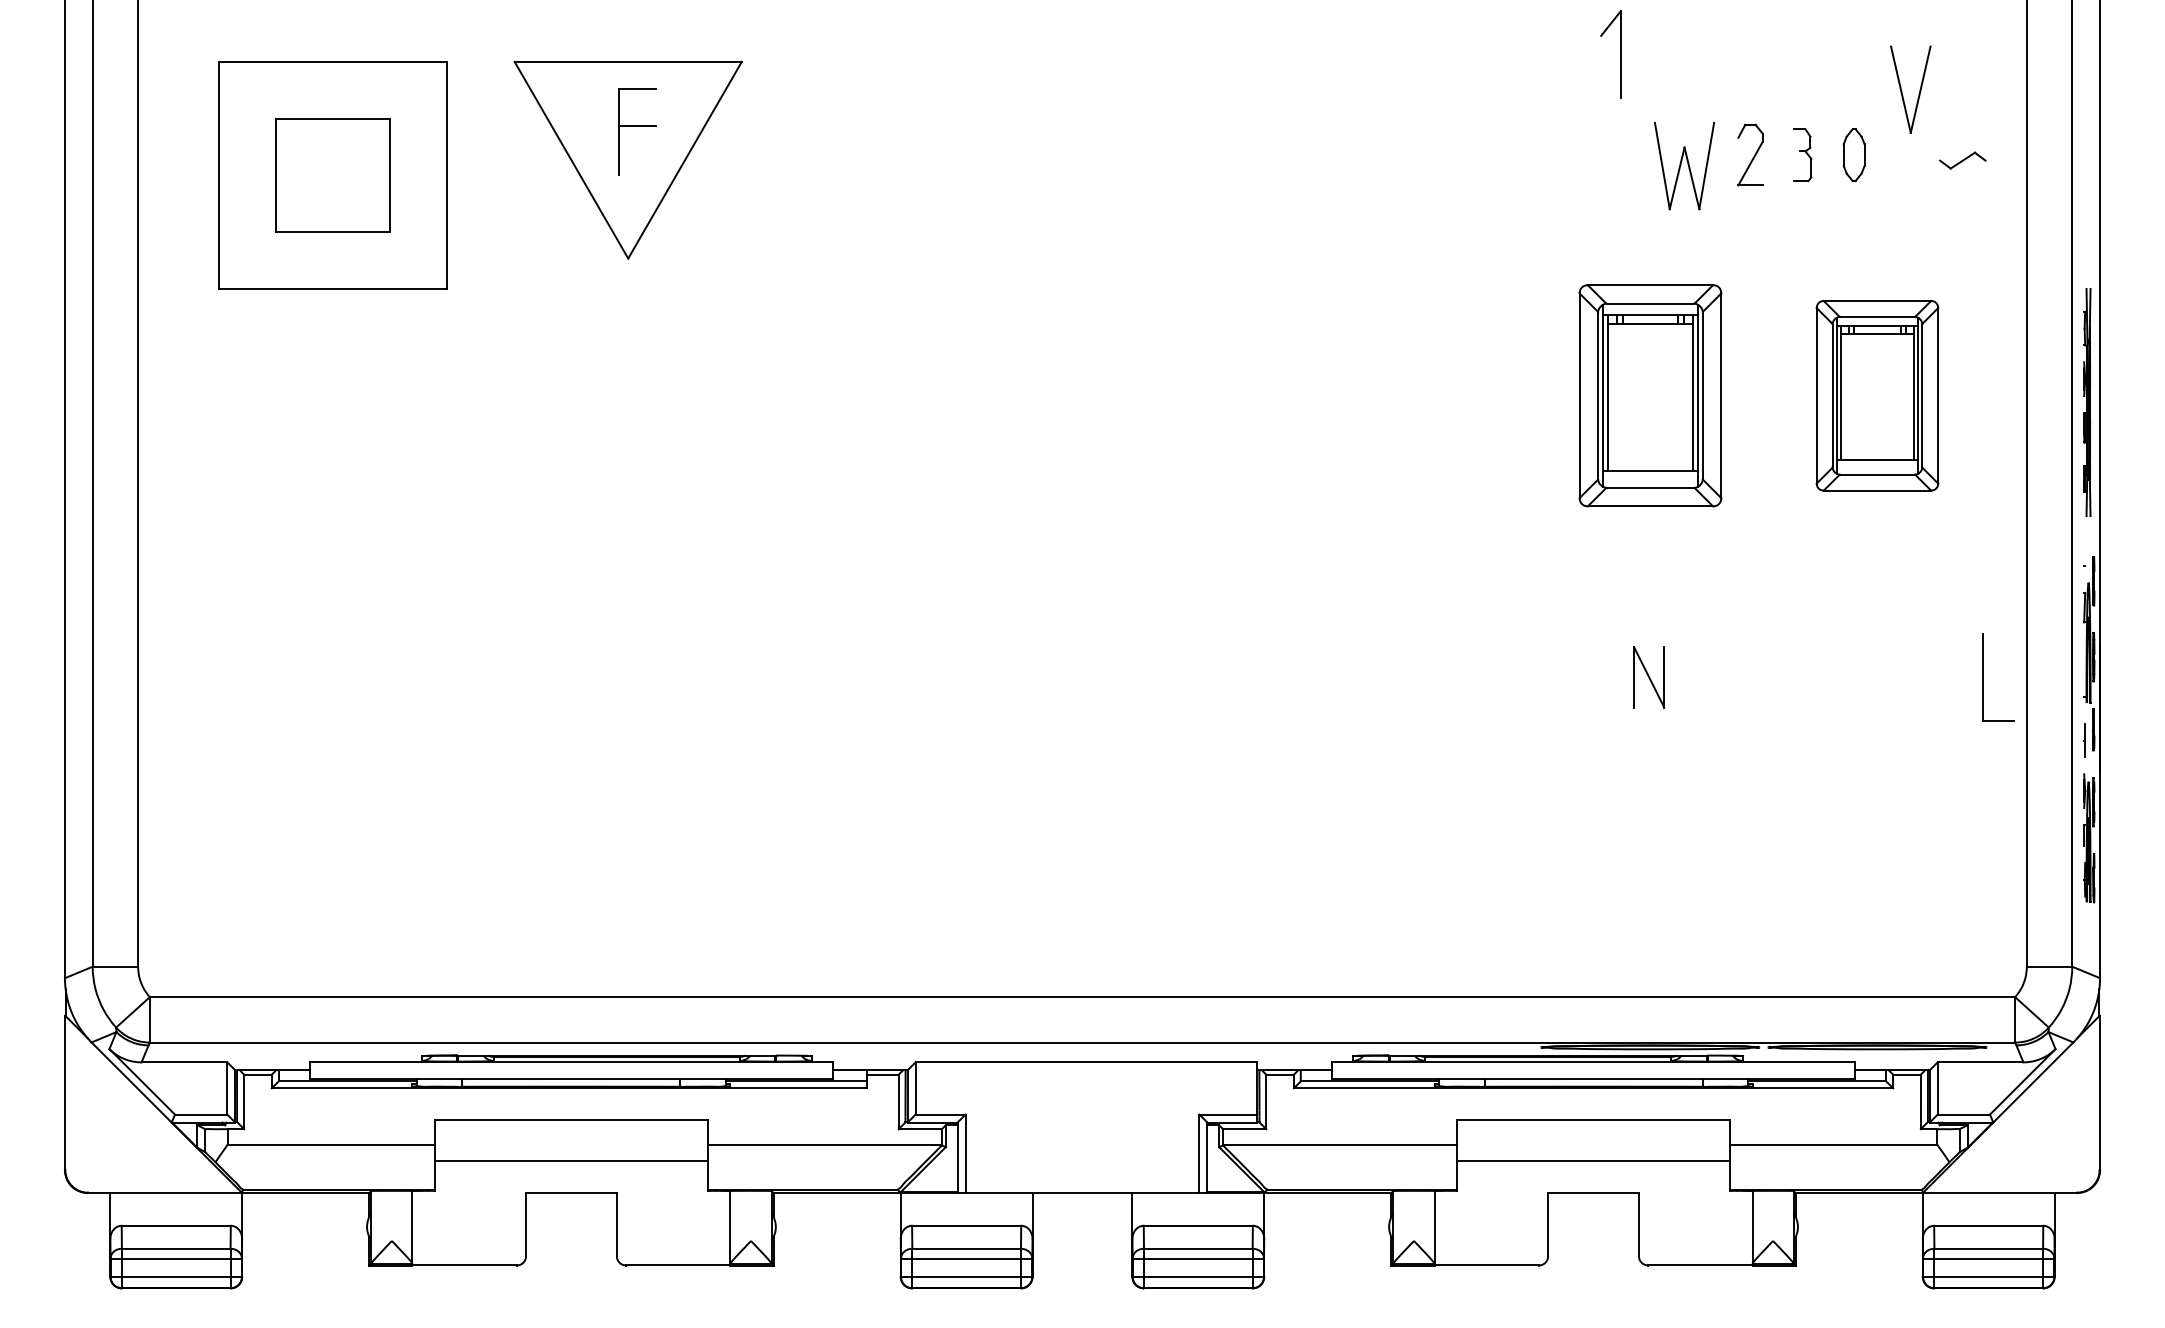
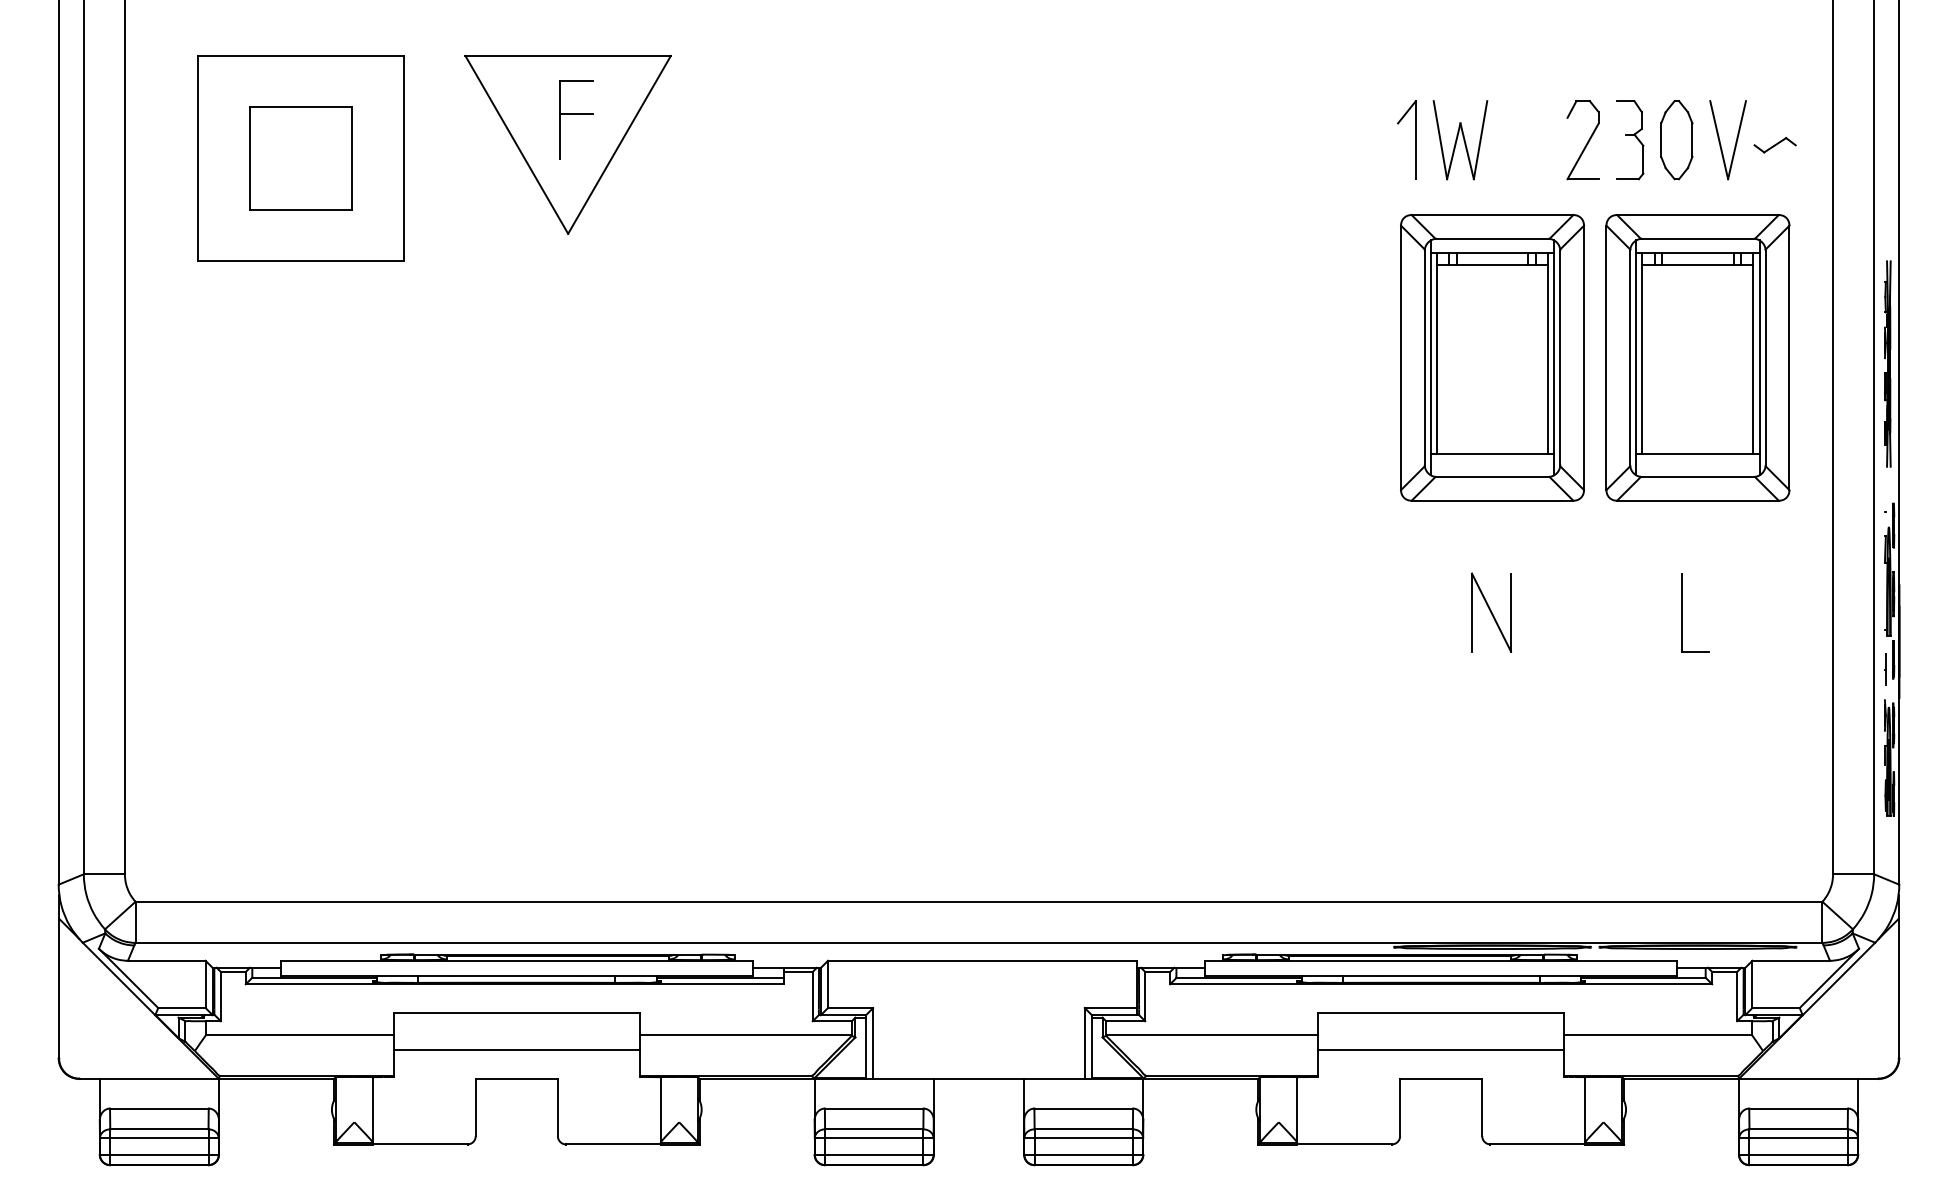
part: (1620, 53) -> (1415, 139), moved
part: (1902, 90) -> (1720, 140), moved
part: (1749, 155) -> (1582, 140), size x1.43
part: (1802, 155) -> (1630, 140), size x1.67
part: (1853, 155) -> (1676, 140), size x1.67
part: (1684, 166) -> (1460, 140), moved
part: (1650, 395) -> (1492, 357), size x1.43
part: (1876, 395) -> (1697, 357), size x1.67
part: (1649, 677) -> (1491, 612), size x1.43
part: (1984, 677) -> (1682, 612), moved

